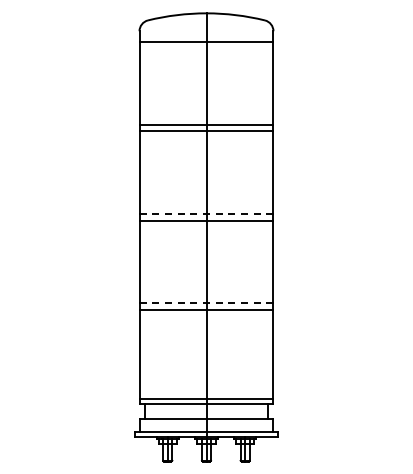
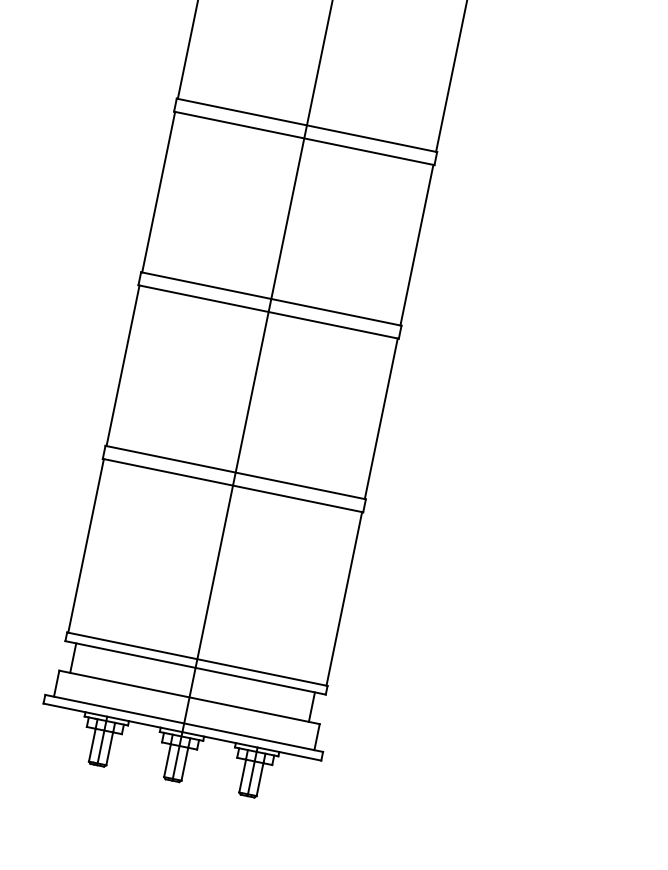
line: (206, 213) -> (271, 298), dashed -> solid
line: (206, 303) -> (235, 473), dashed -> solid

